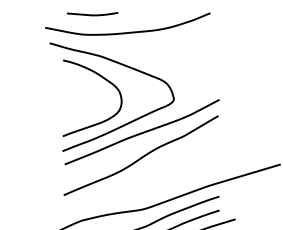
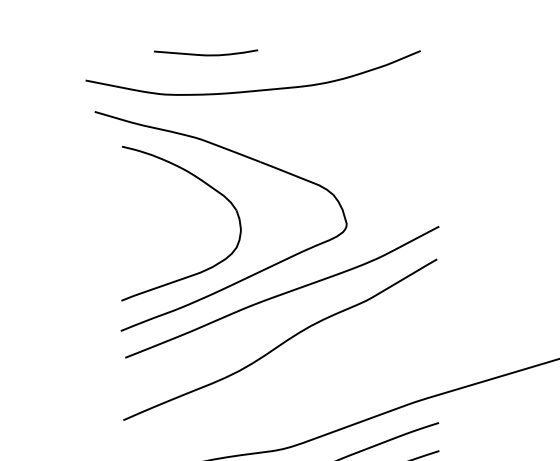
curve: (92, 14) -> (205, 53), moved

